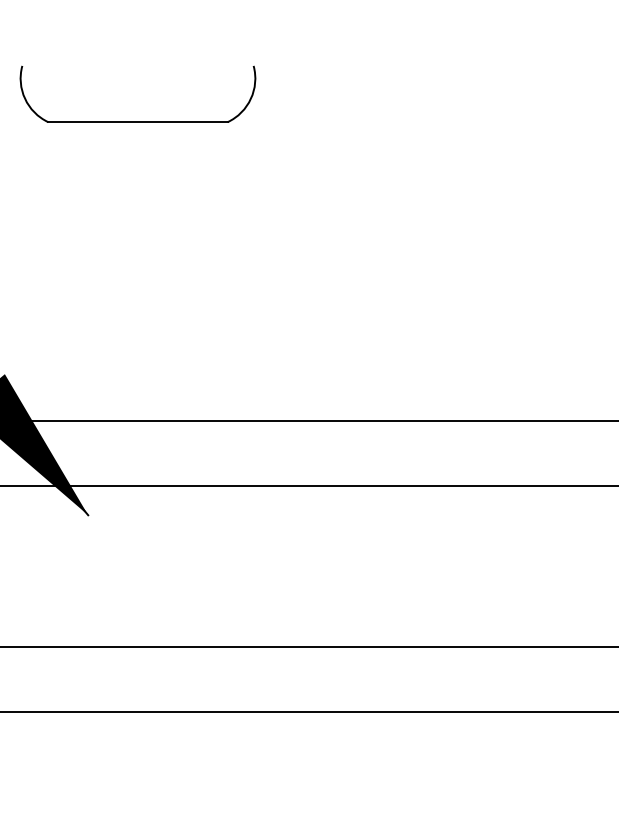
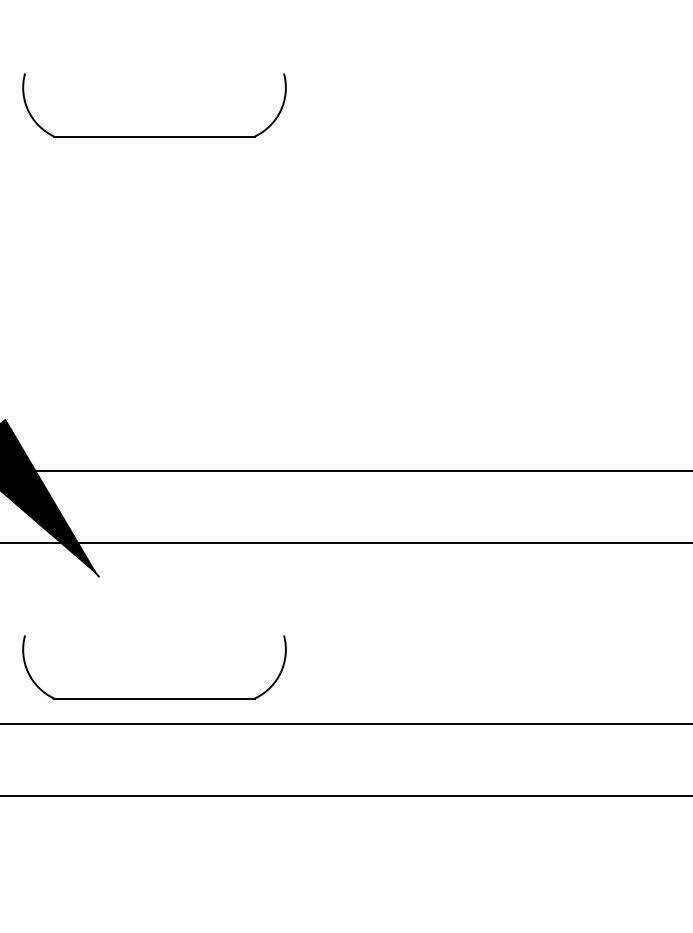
part: (137, 624) -> (154, 698), added

